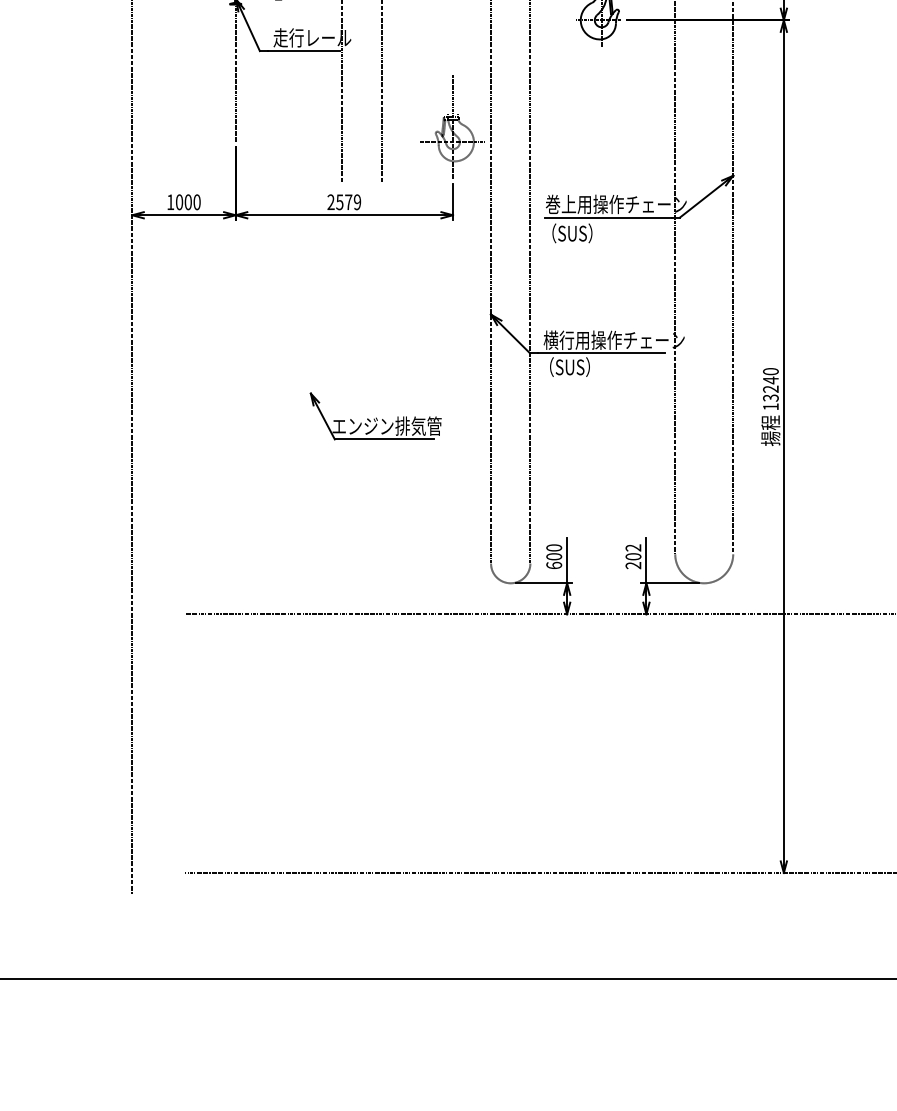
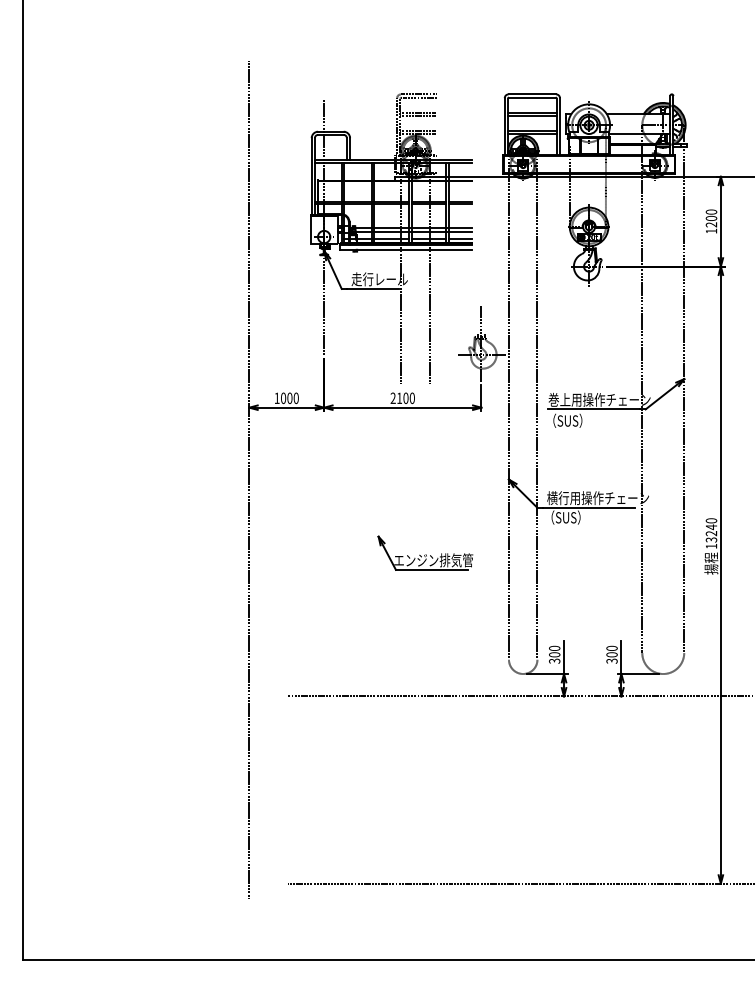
text: (348, 202) -> (405, 398), 2579 -> 2100
text: (632, 556) -> (611, 654), 202 -> 300
text: (553, 564) -> (554, 660), 600 -> 300

